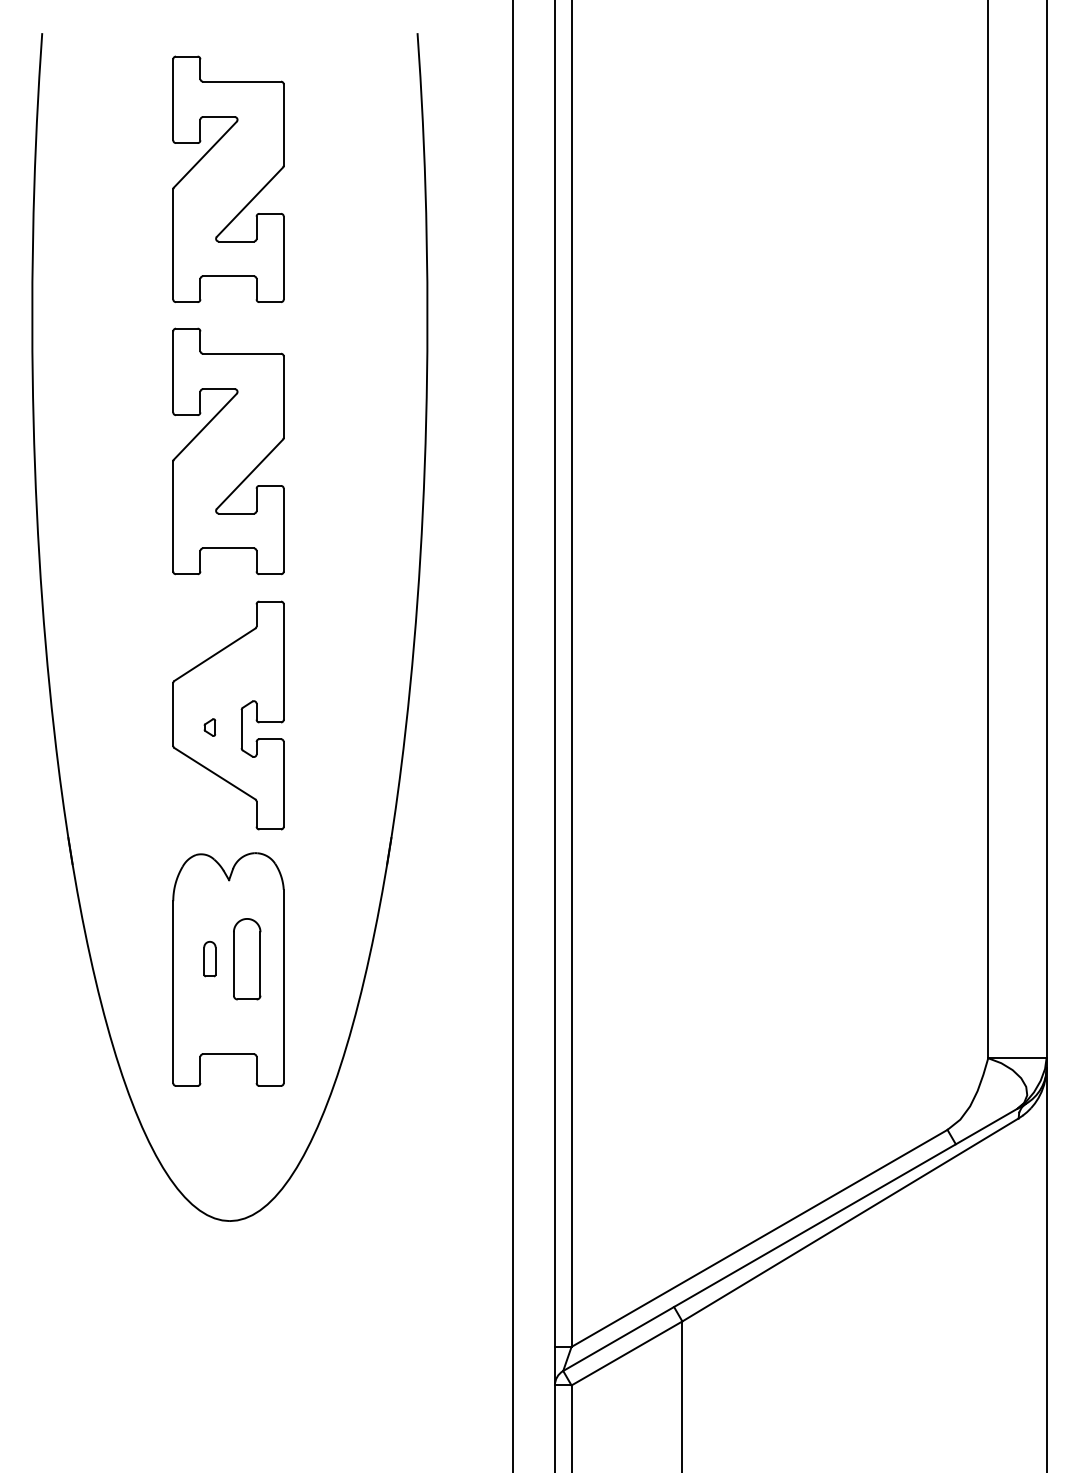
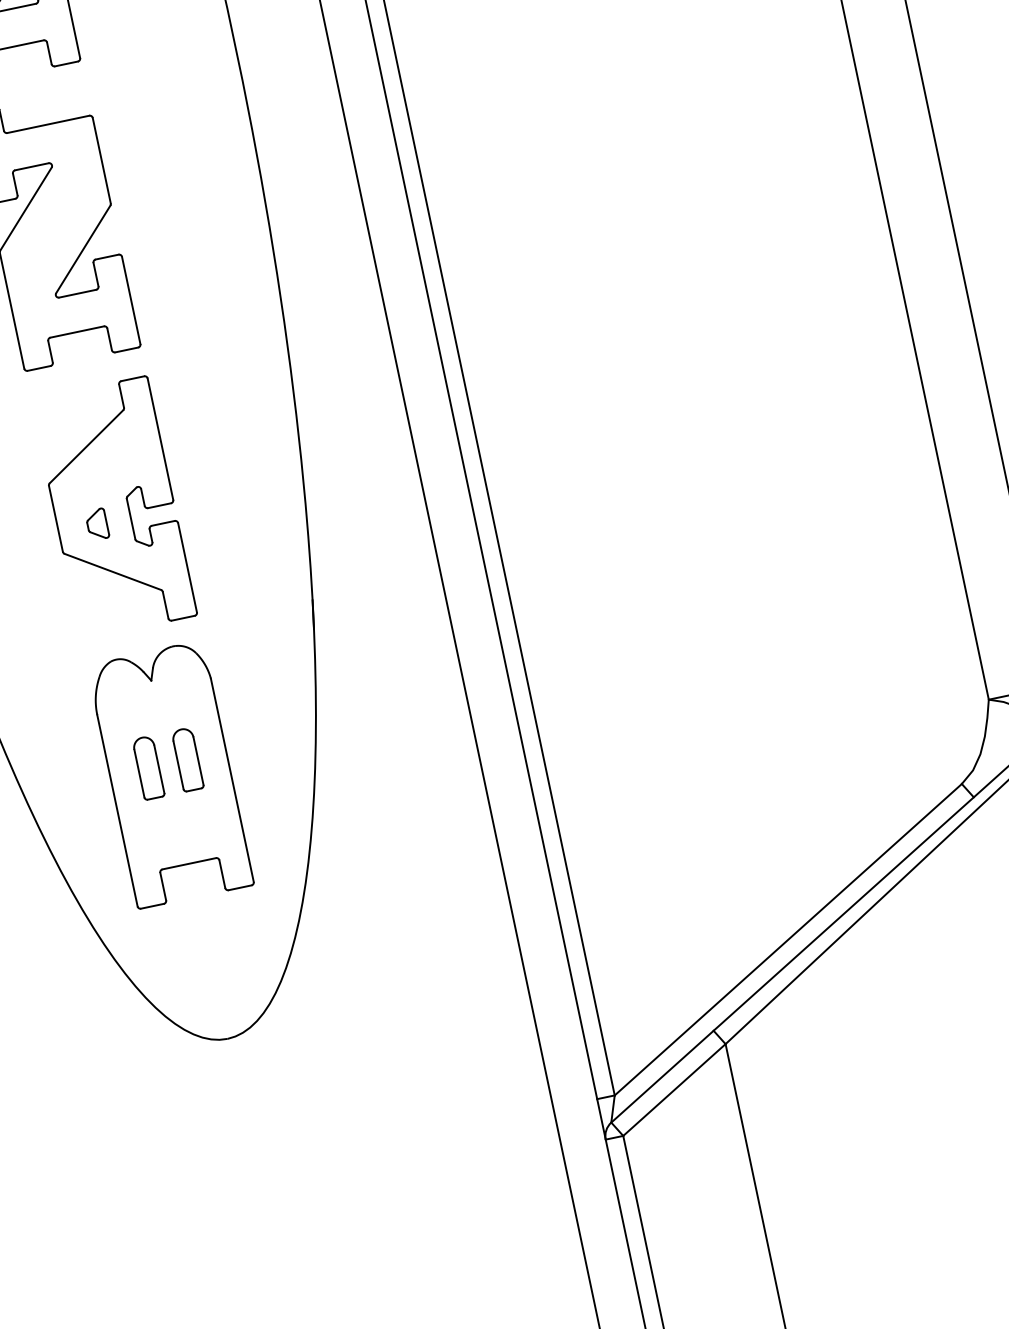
part: (209, 727) -> (96, 524), size x1.67
part: (209, 958) -> (148, 767), size x1.67
part: (246, 958) -> (186, 759), size x0.71

